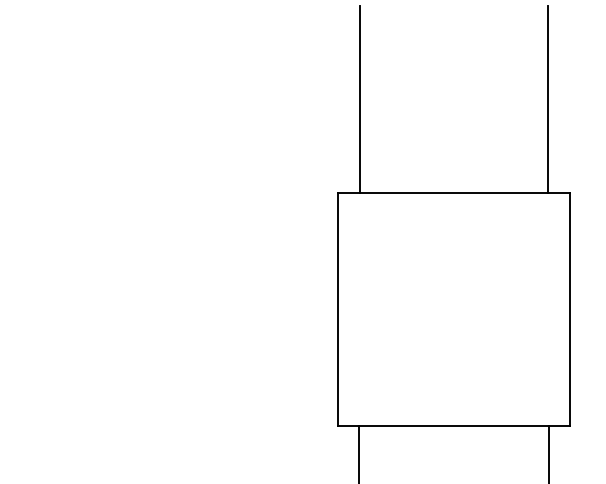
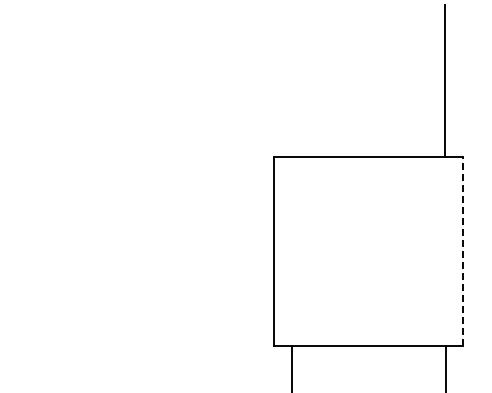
line: (360, 99) -> (292, 80), removed
line: (569, 308) -> (462, 250), solid -> dashed

